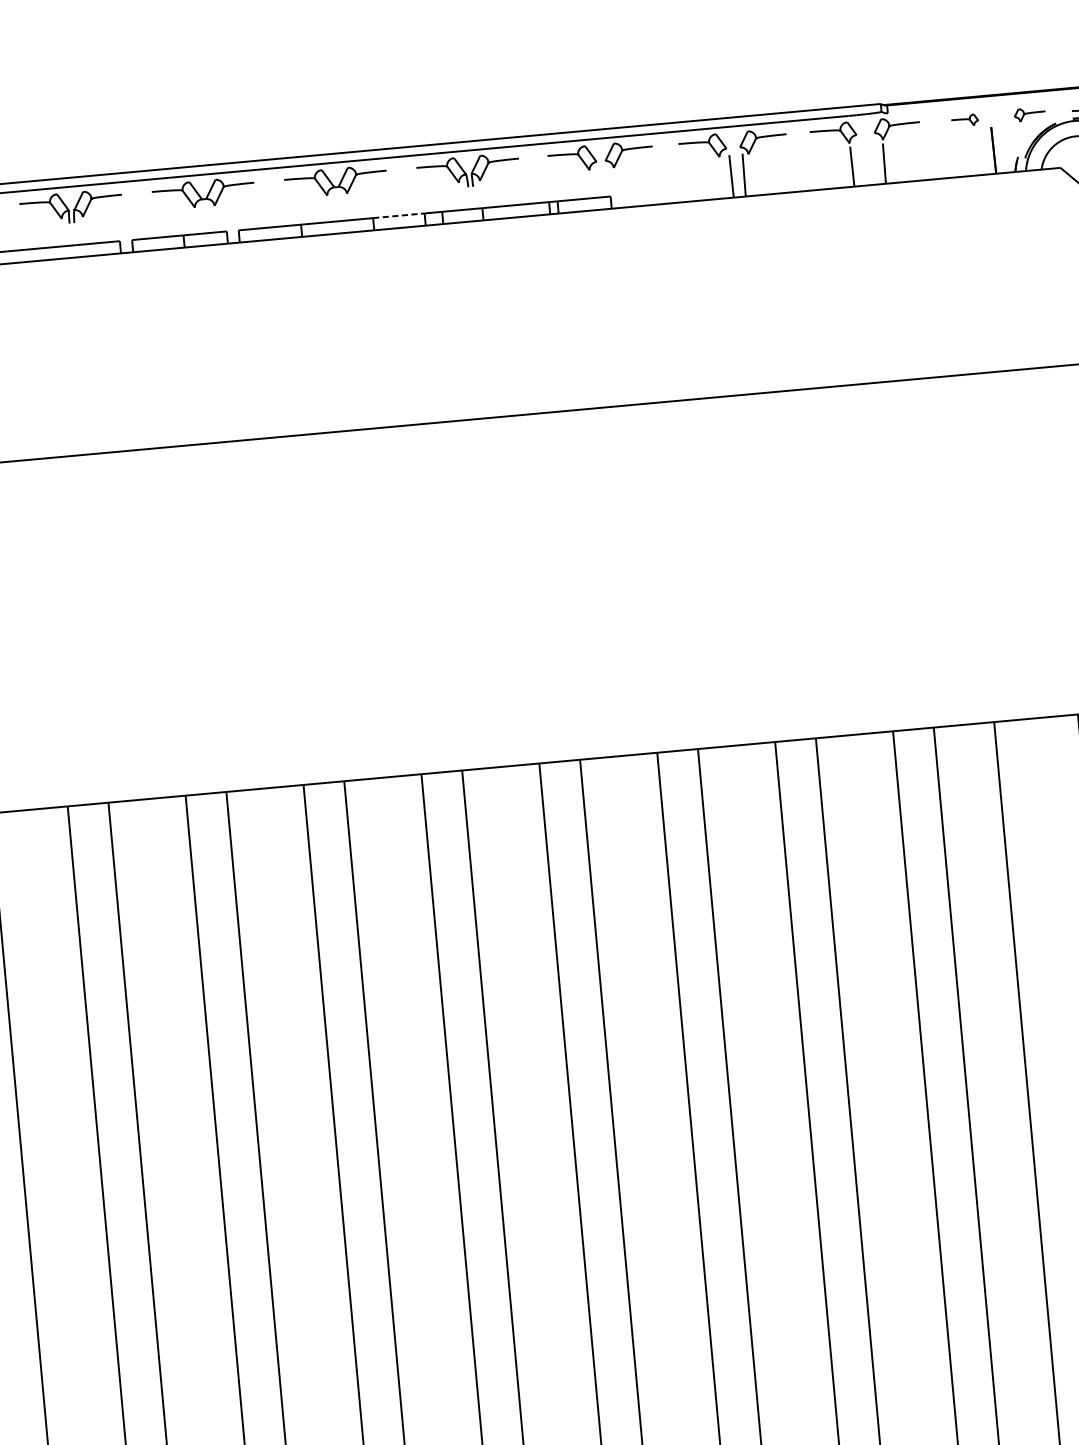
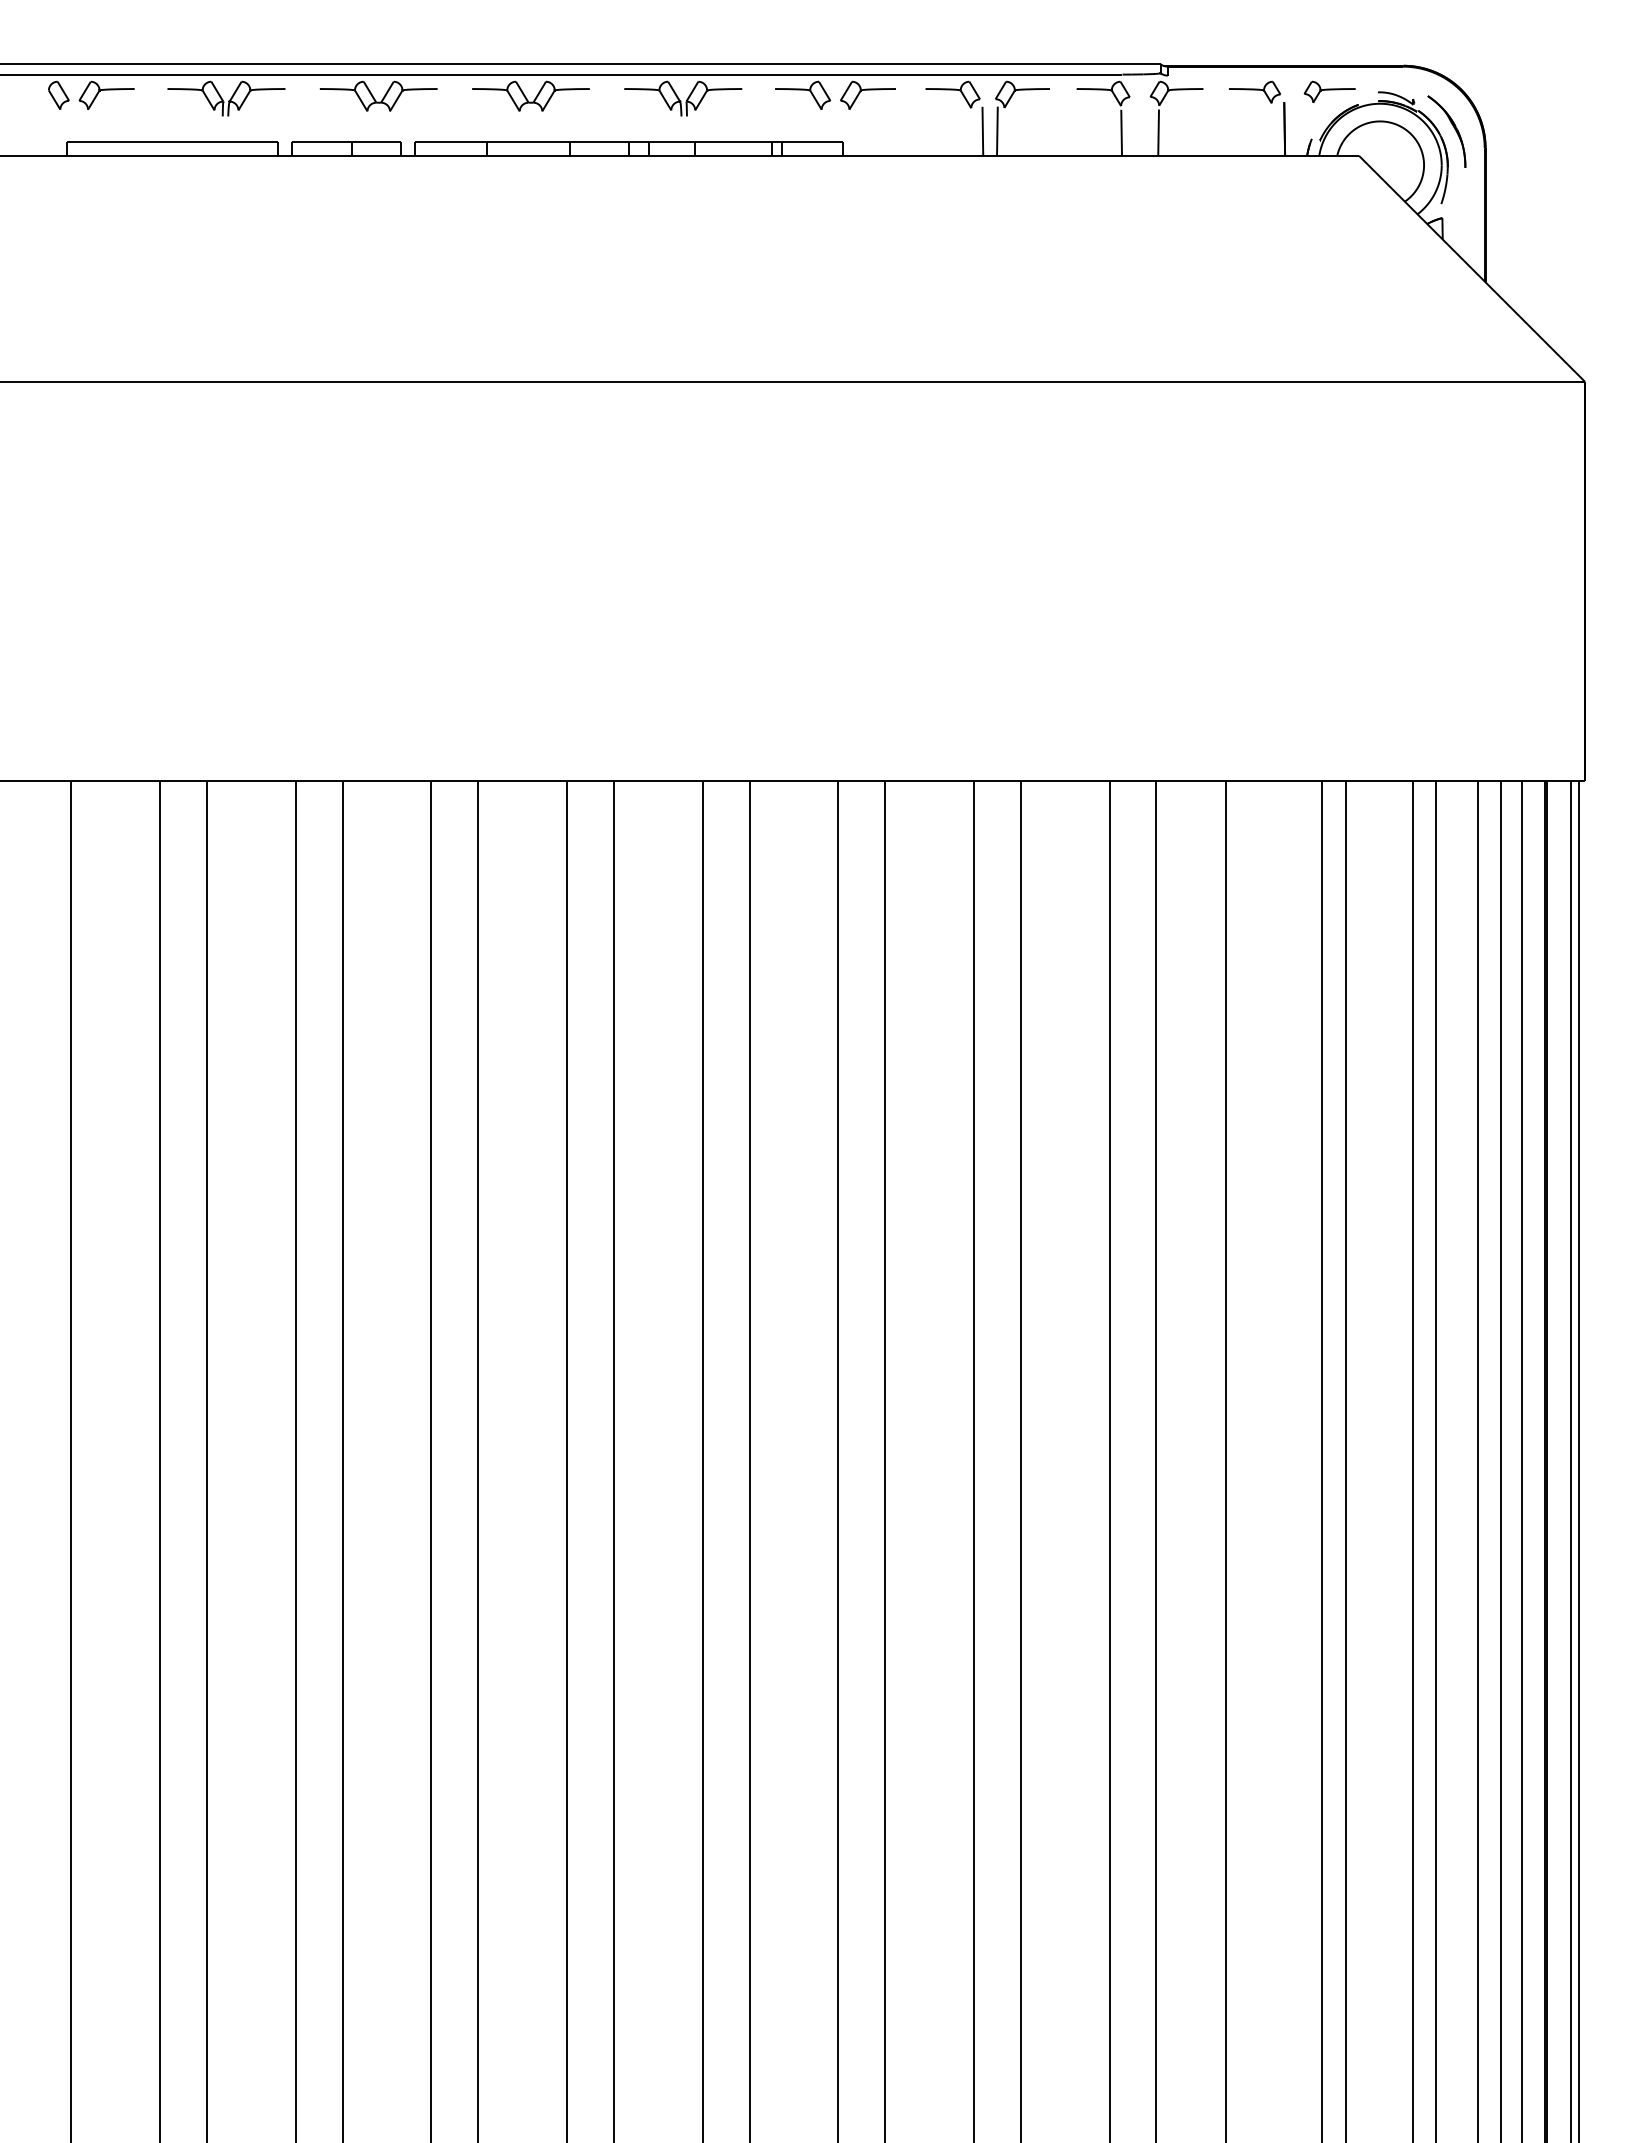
part: (1029, 114) -> (1329, 91), size x1.43
part: (964, 120) -> (1254, 91), size x1.67
line: (399, 215) -> (599, 141), dashed -> solid

